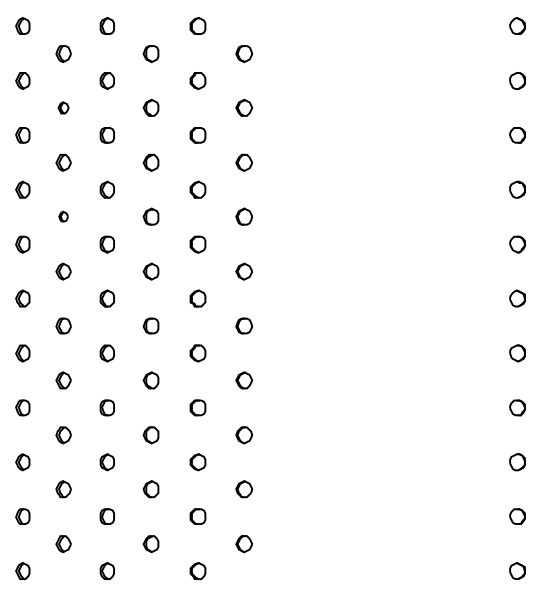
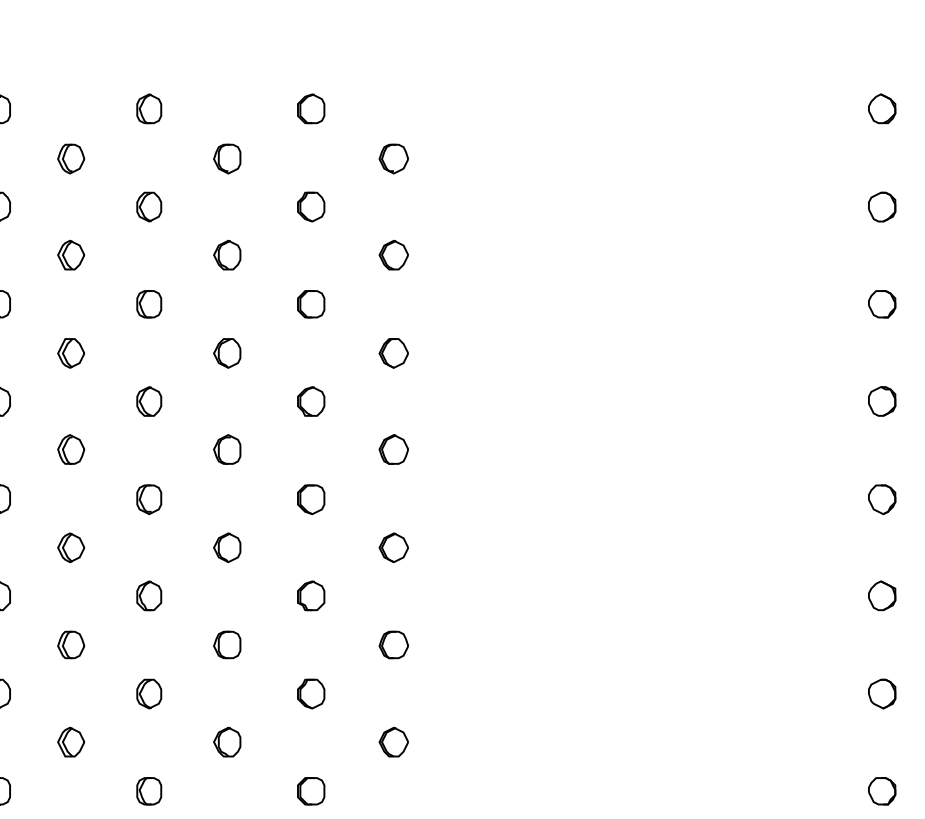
part: (63, 107) -> (70, 254), size x1.43
part: (63, 216) -> (70, 449), size x1.67

